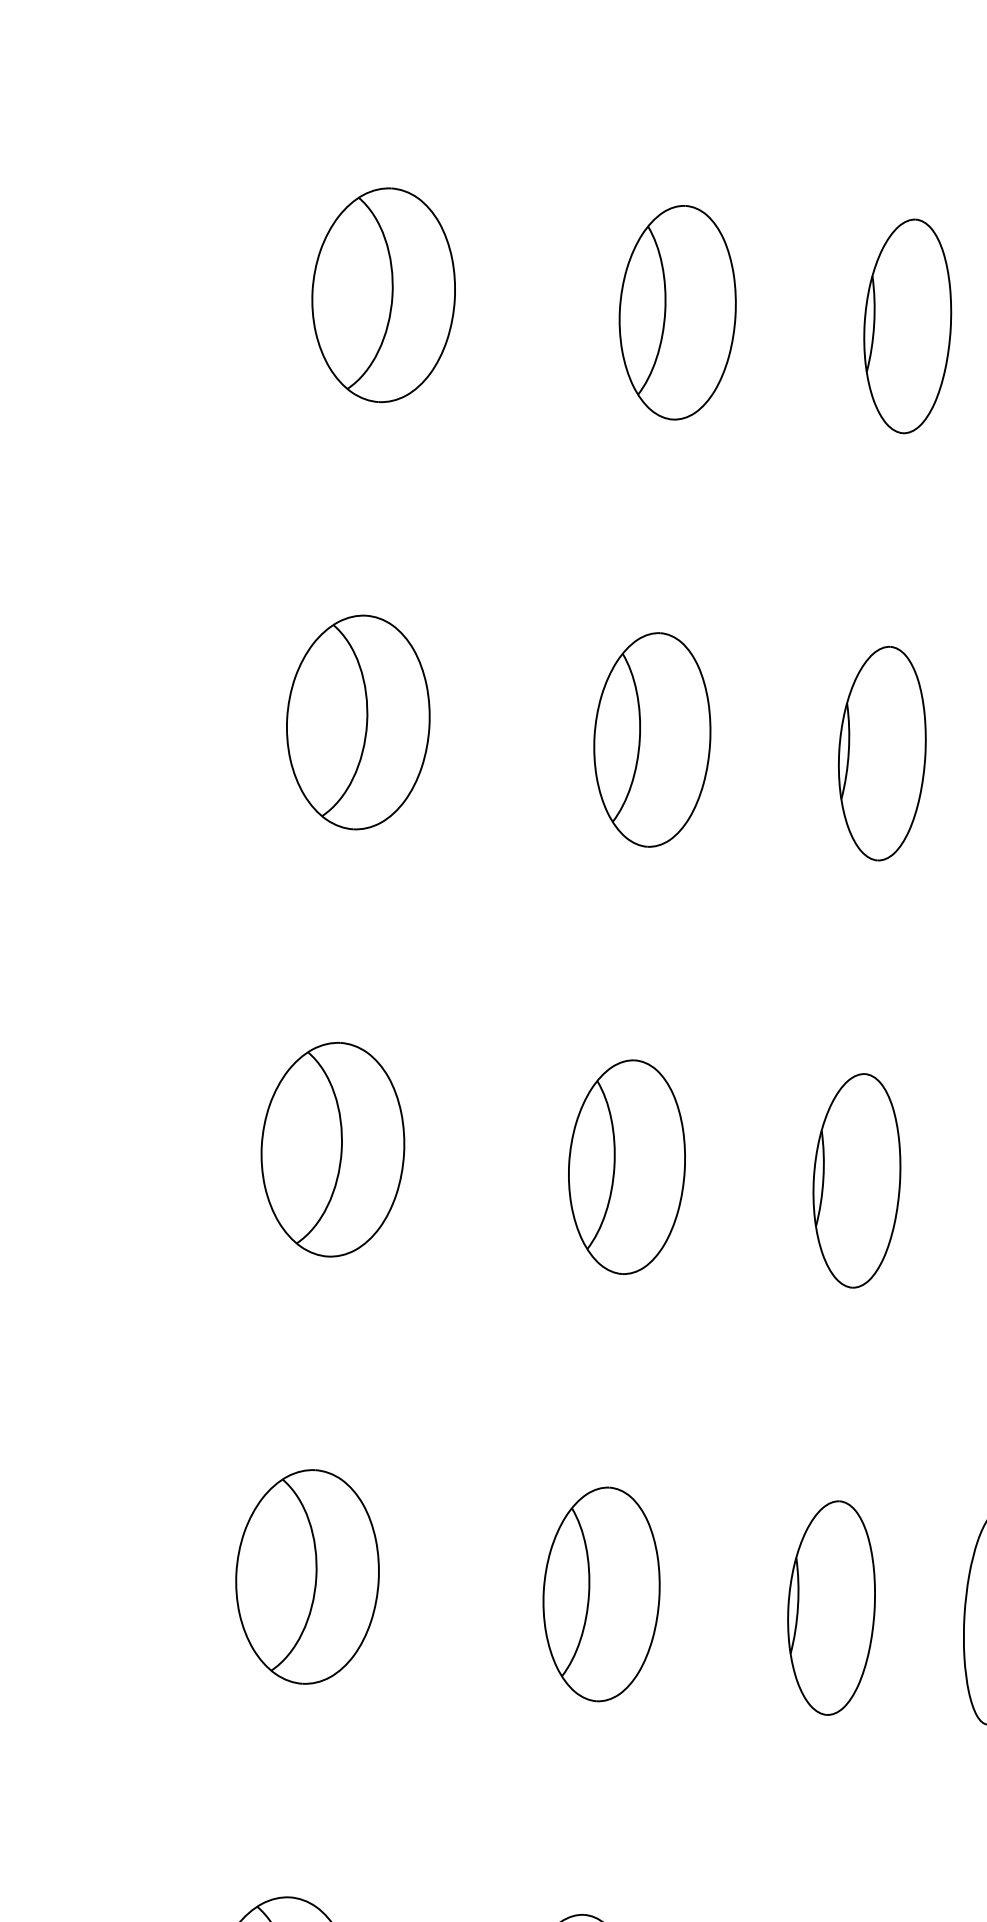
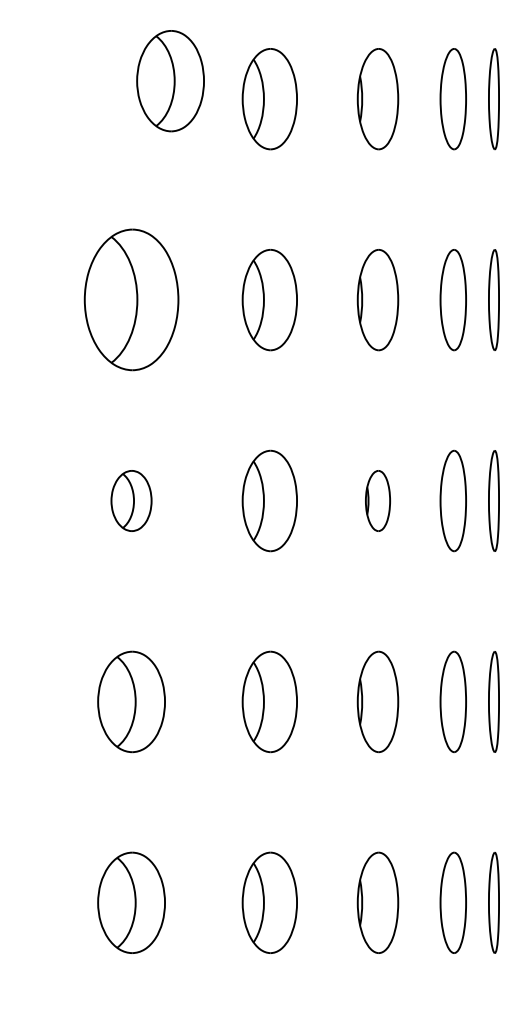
part: (383, 295) -> (170, 81), moved
part: (358, 723) -> (131, 300), size x1.4
part: (332, 1148) -> (131, 500), size x0.6
part: (855, 1179) -> (377, 500), size x0.6

